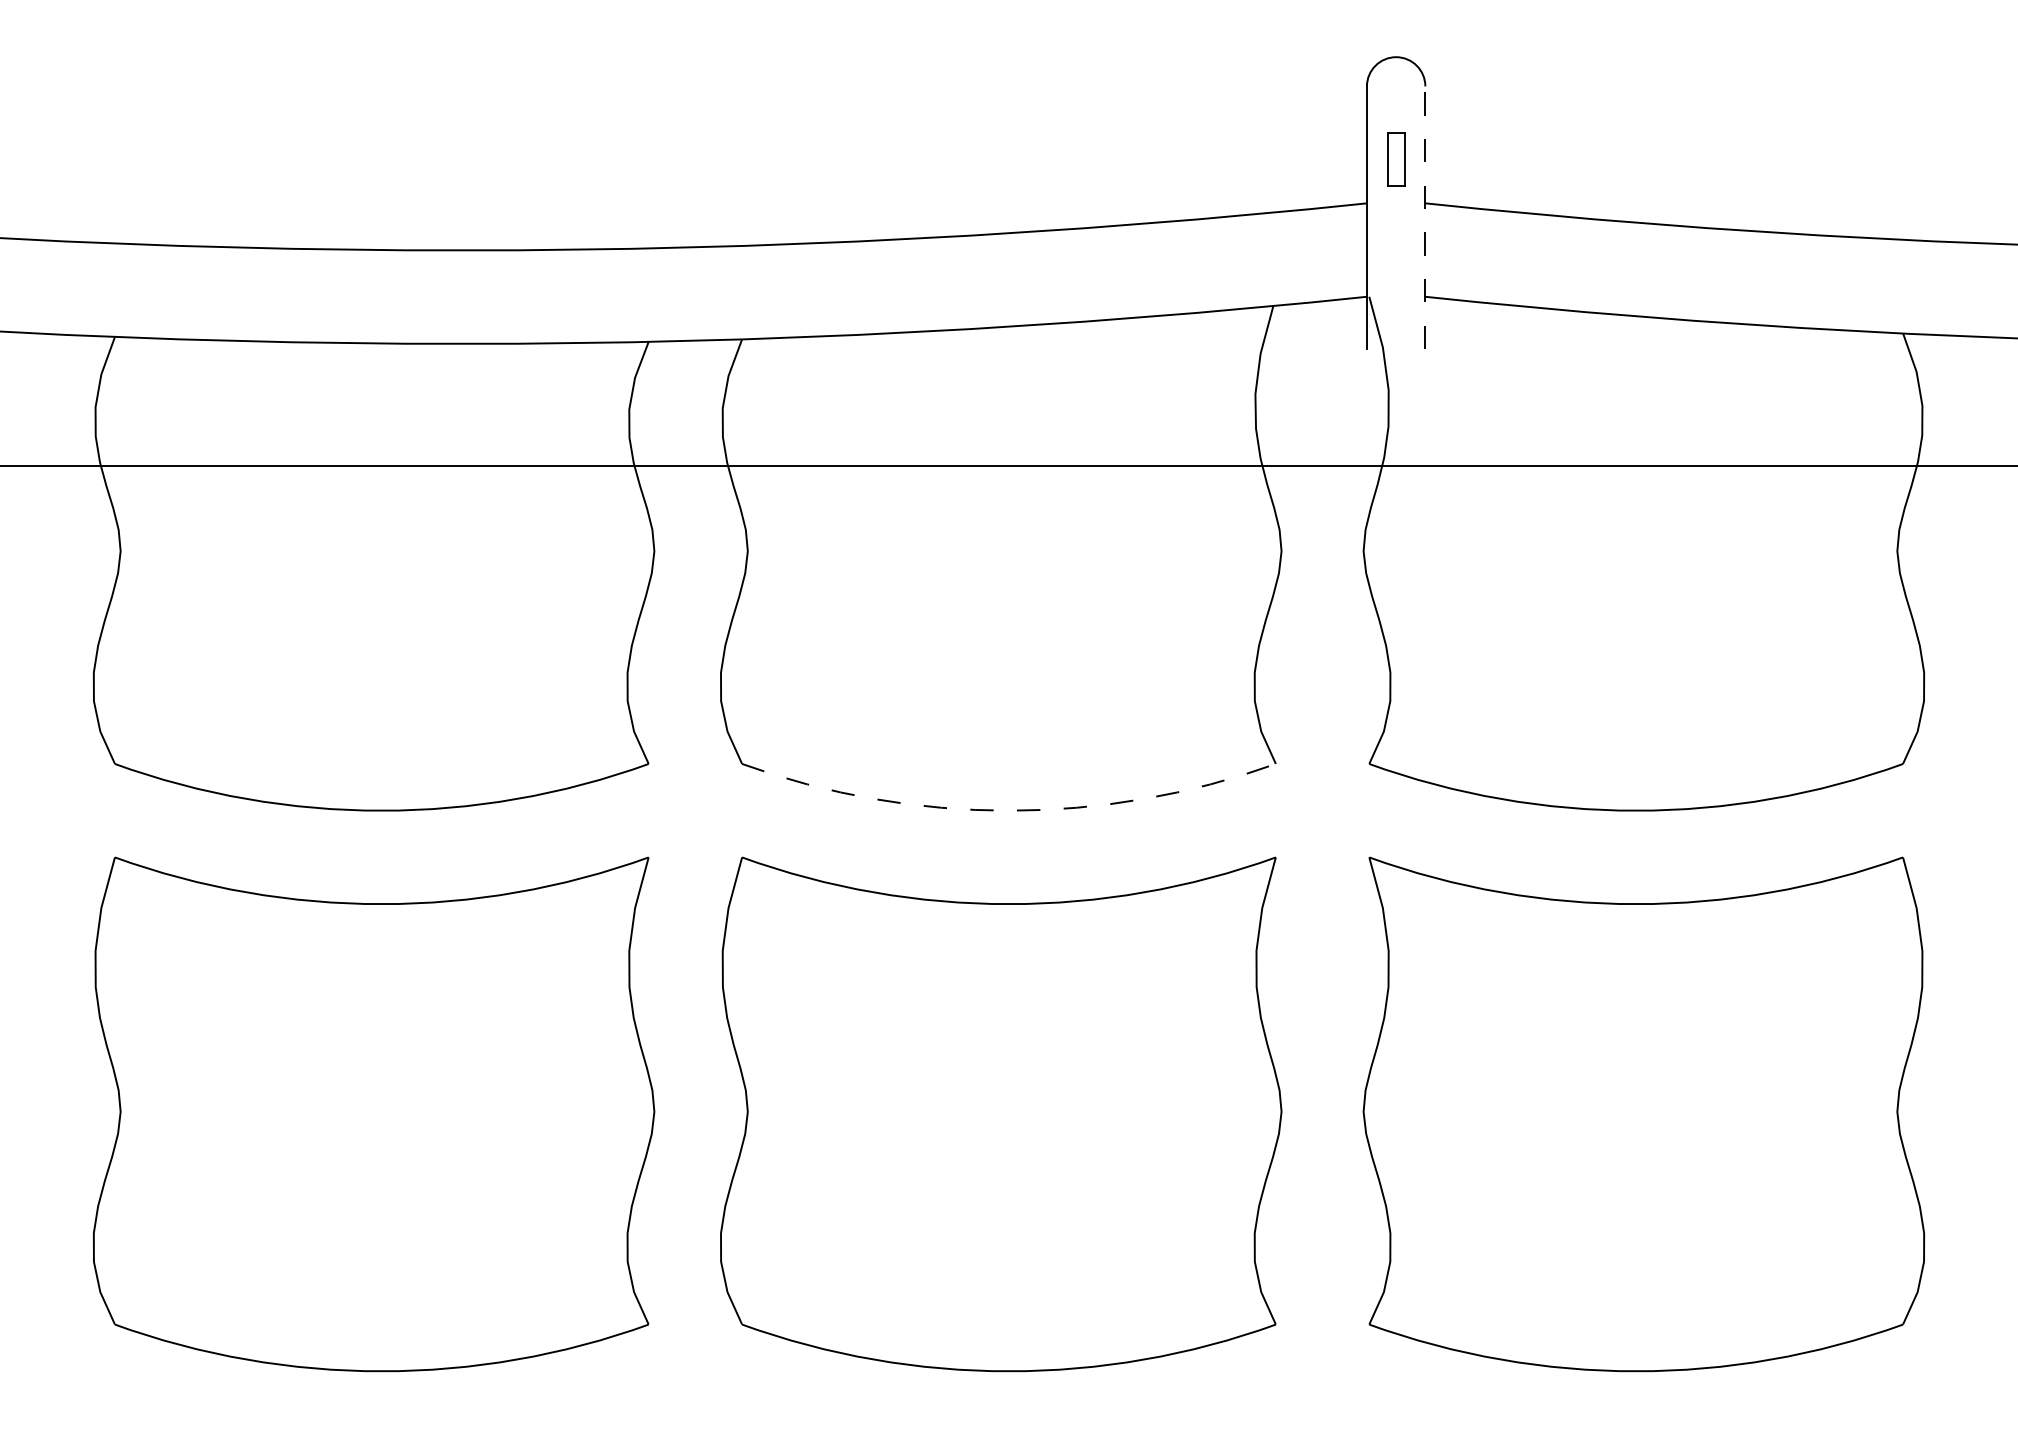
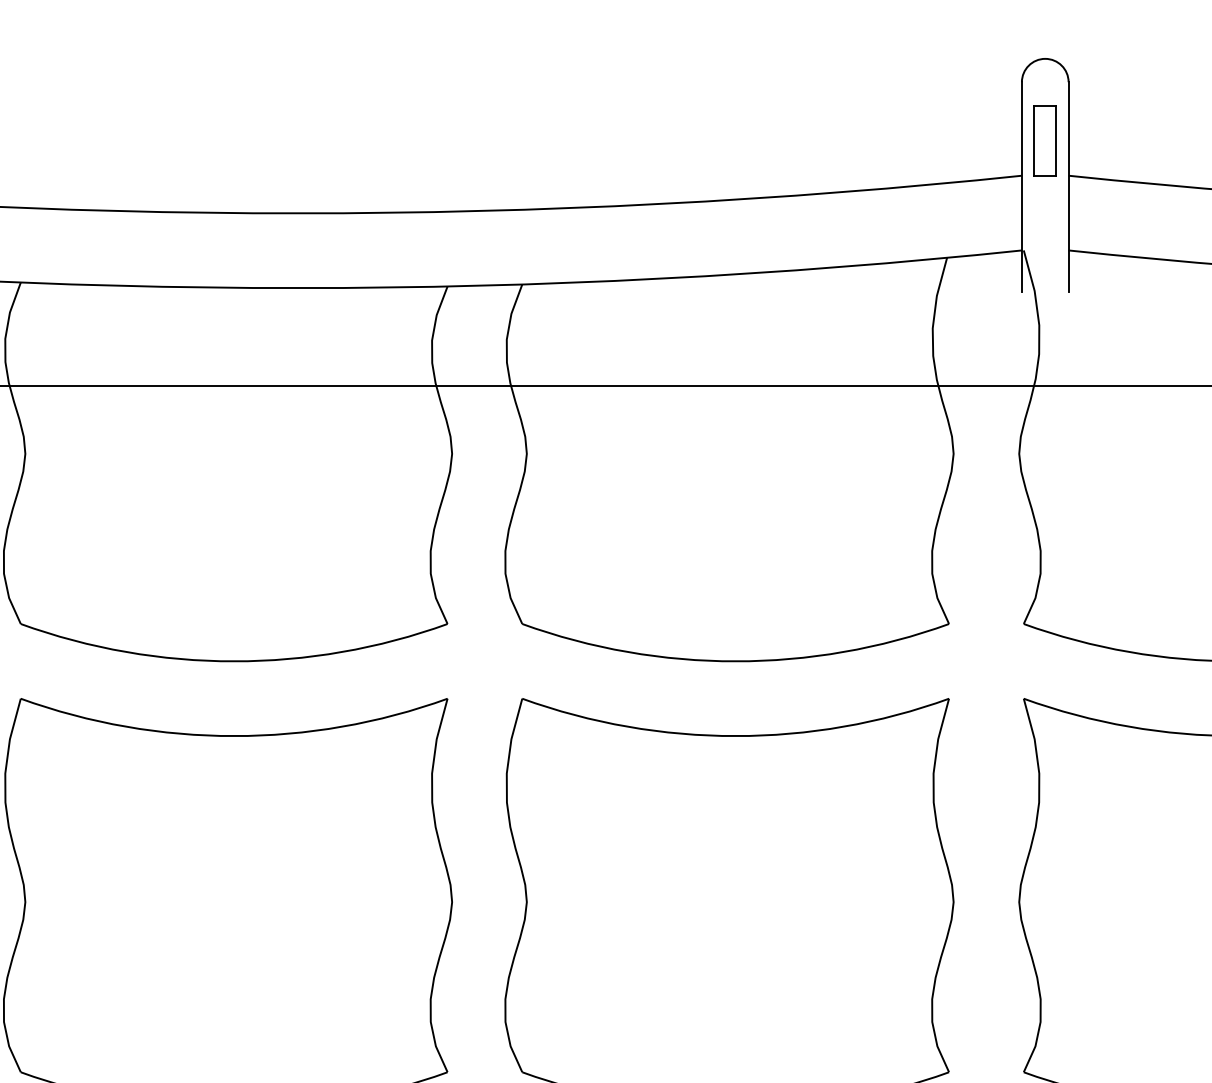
part: (1395, 159) -> (1044, 140), size x1.67
line: (1425, 217) -> (1068, 187), dashed -> solid
arc: (1009, 810) -> (736, 661), dashed -> solid

